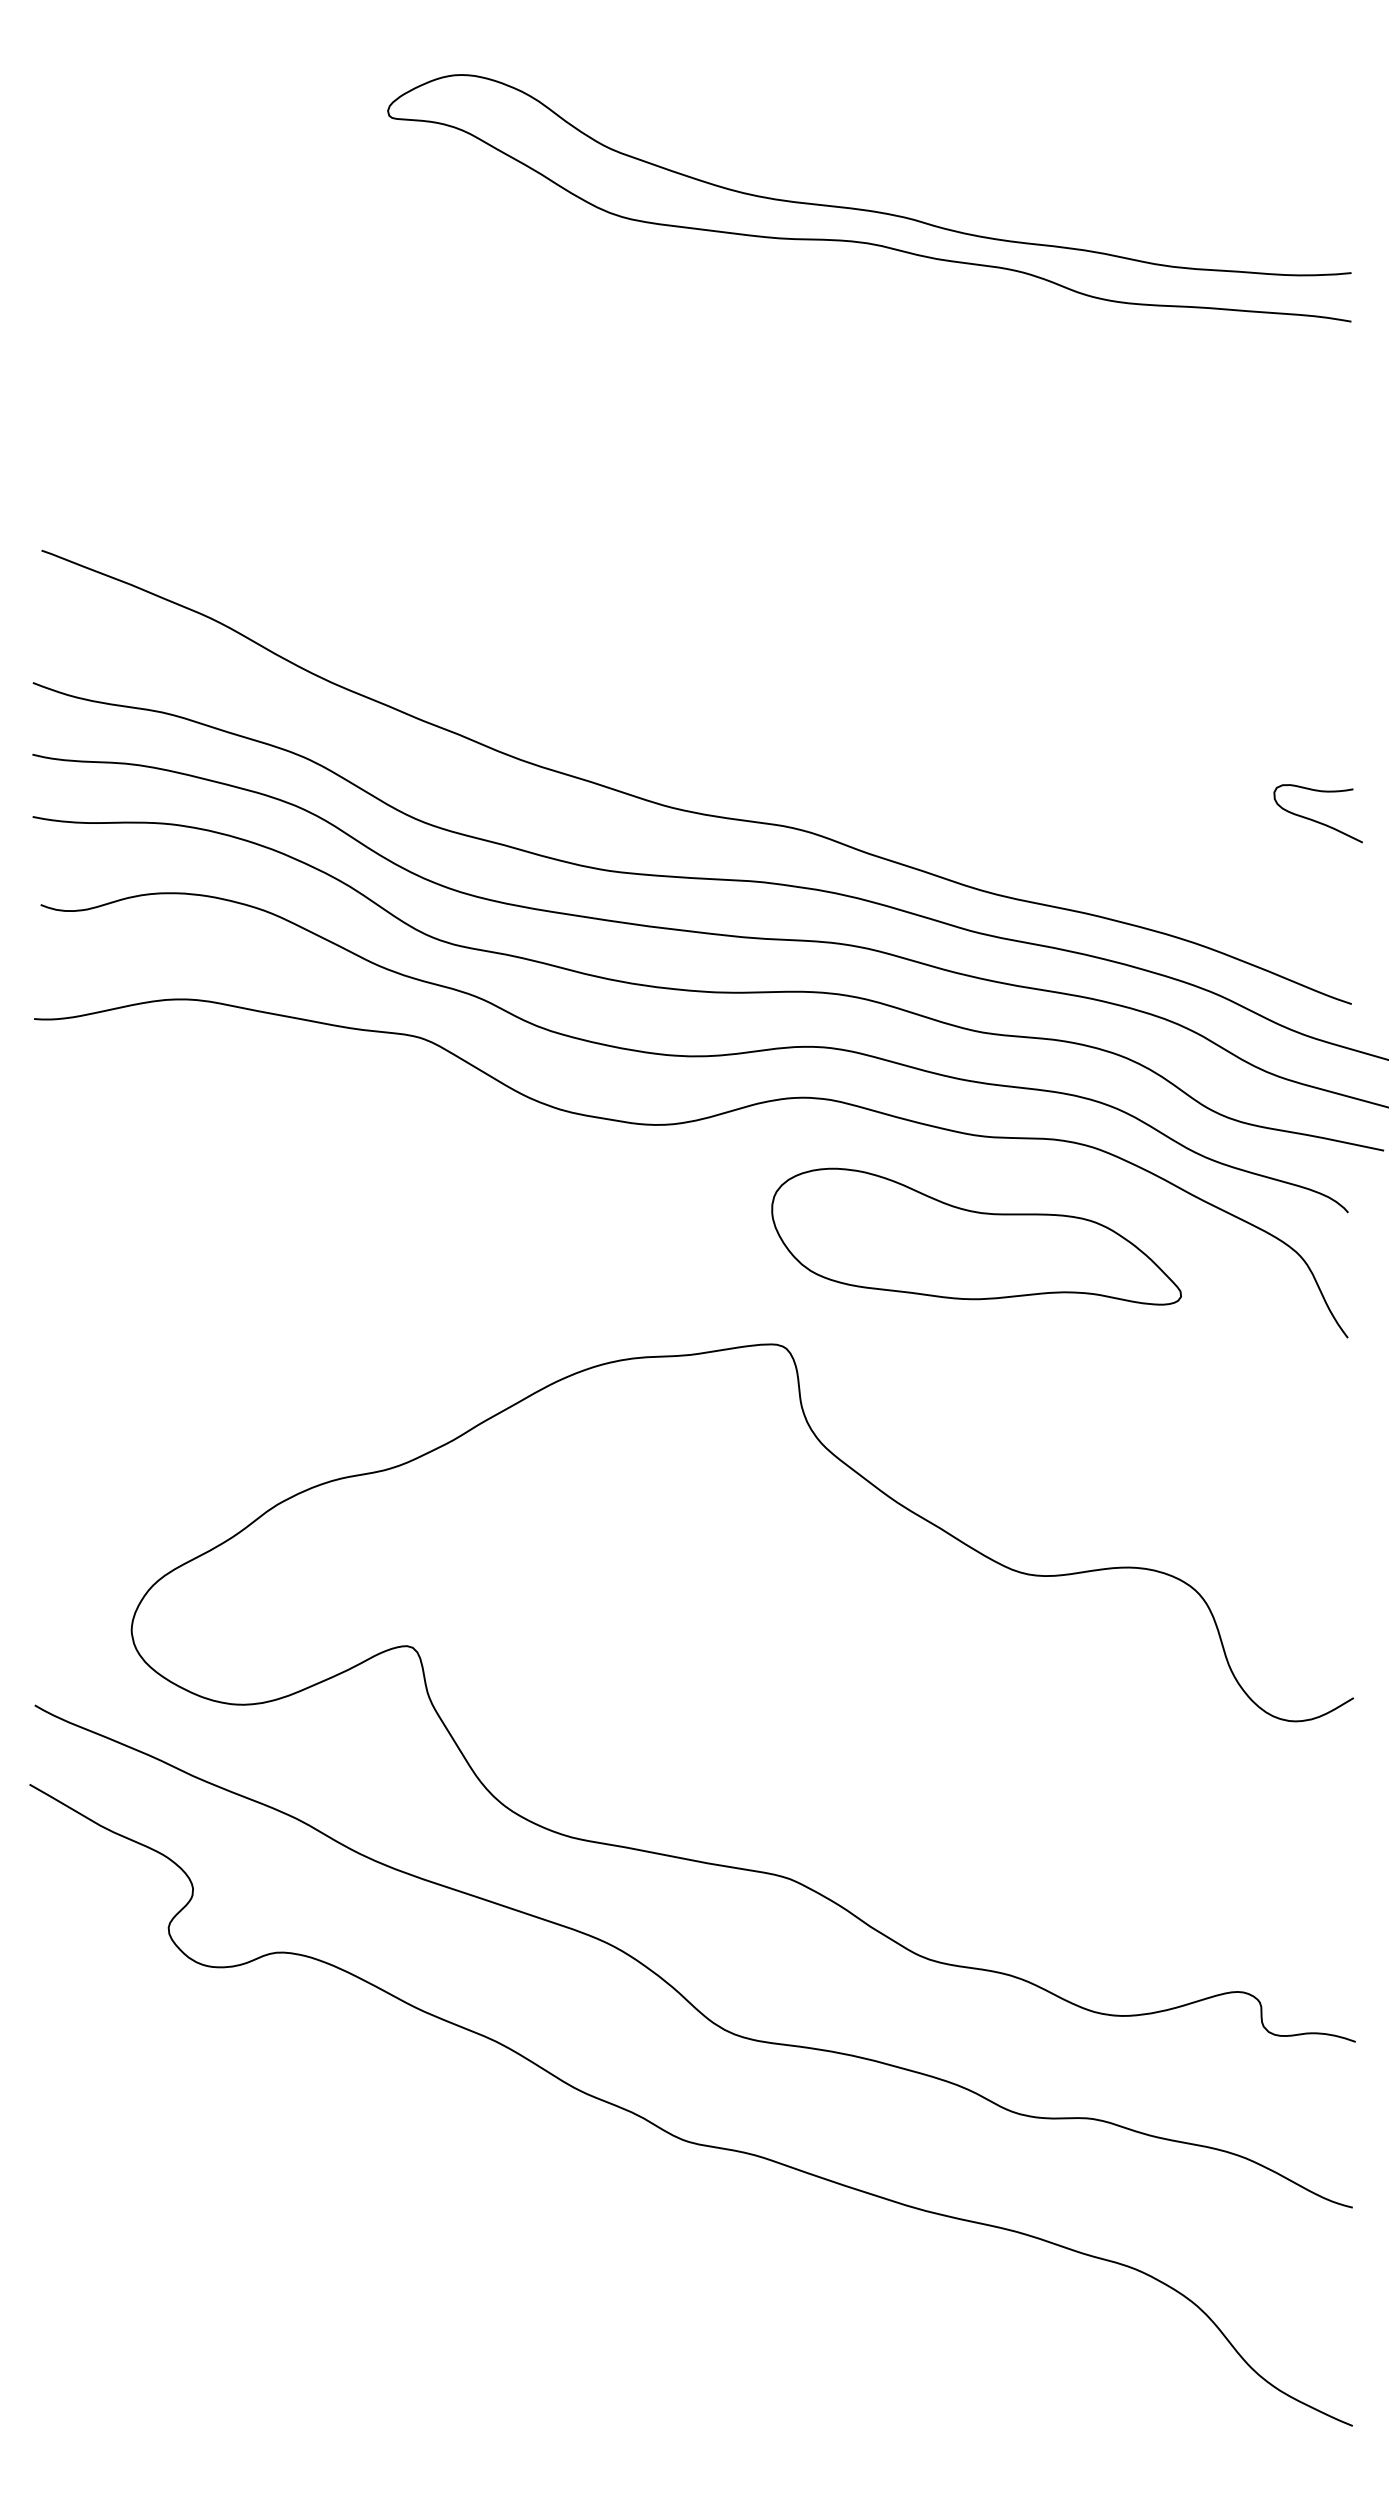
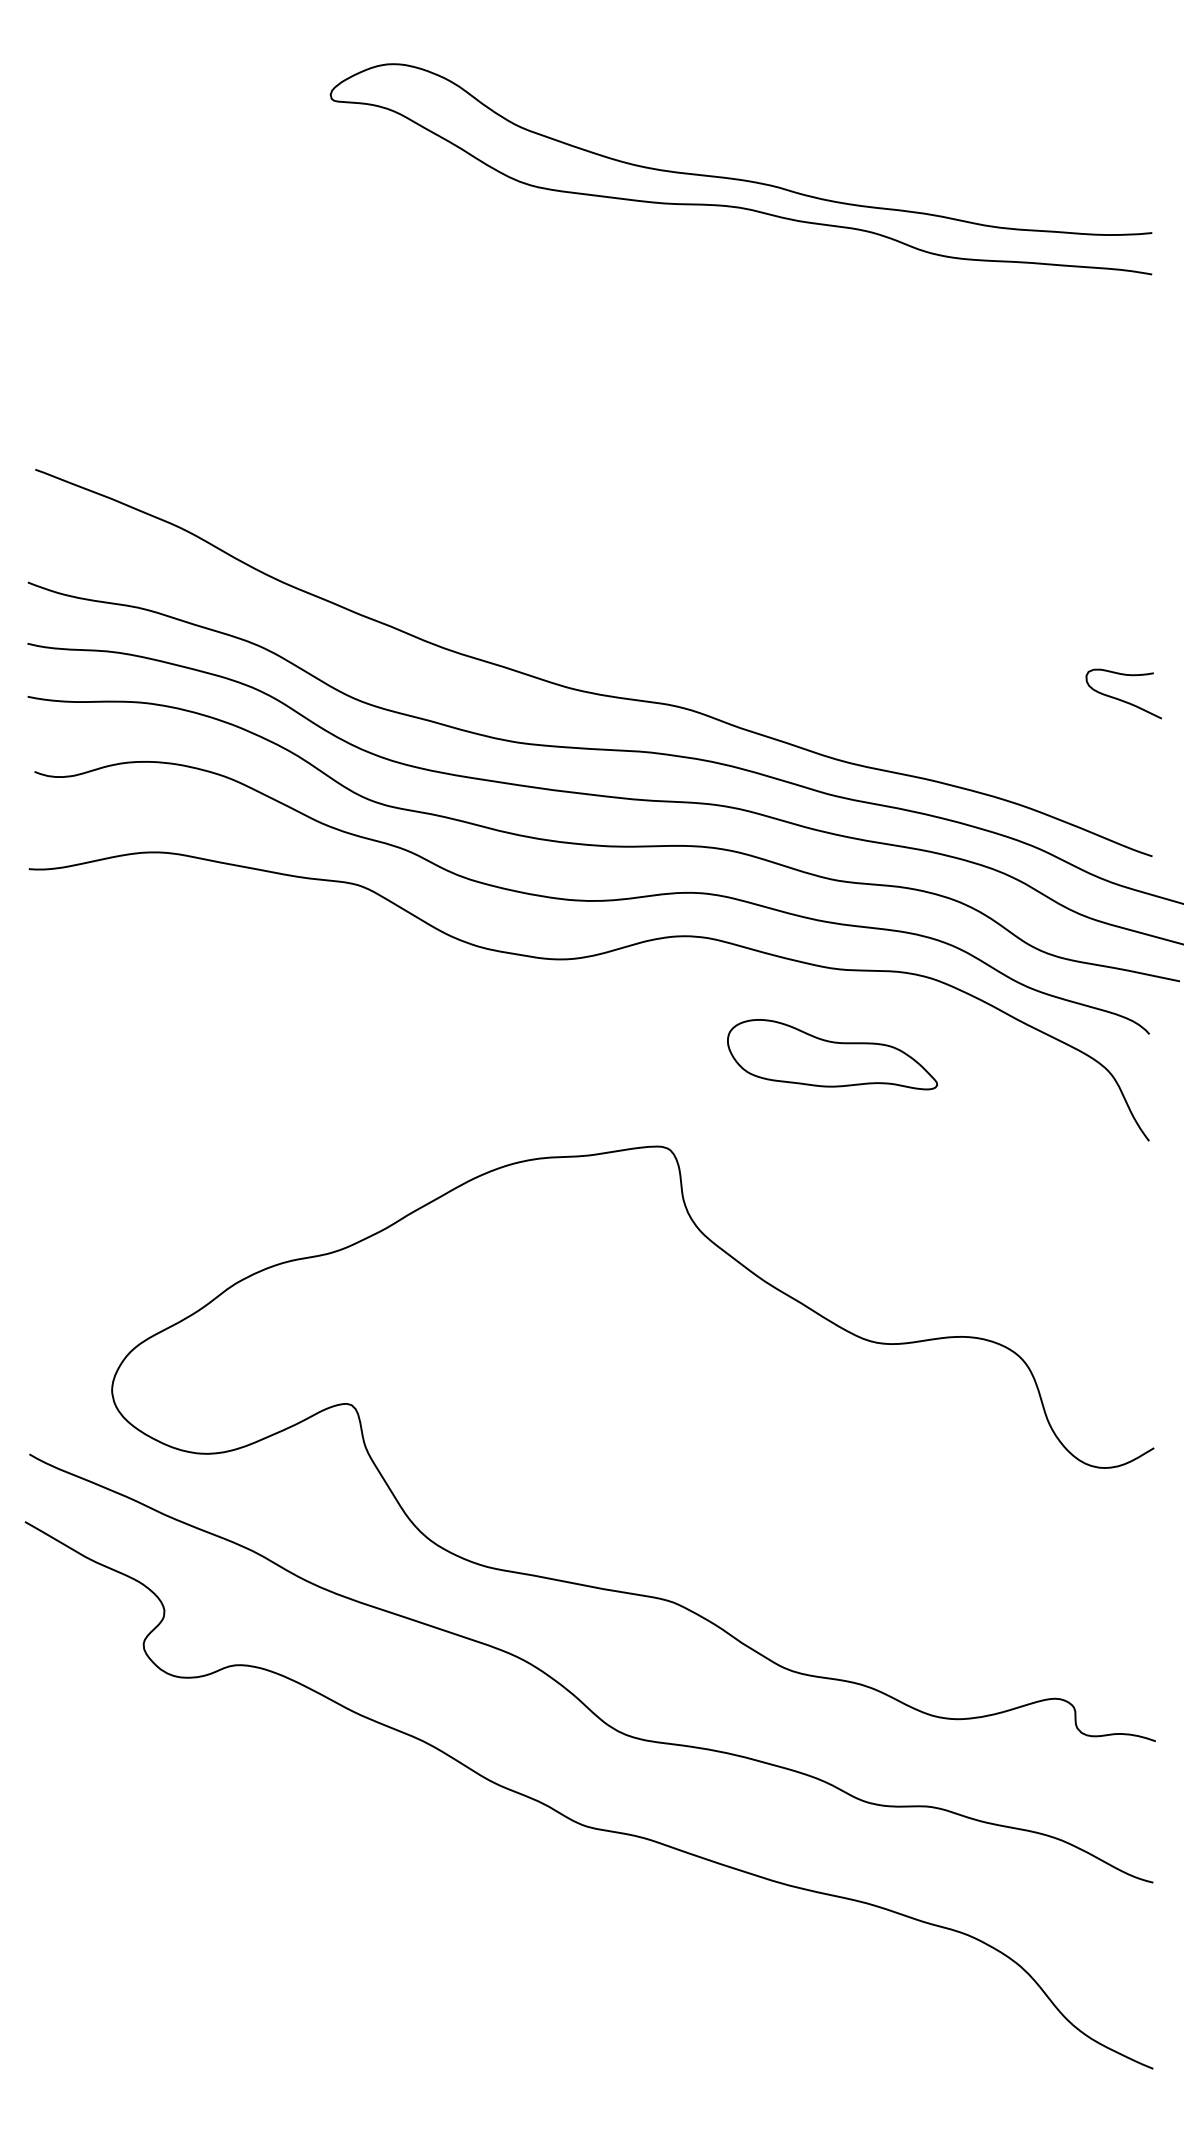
part: (976, 1236) -> (832, 1054), size x0.6

